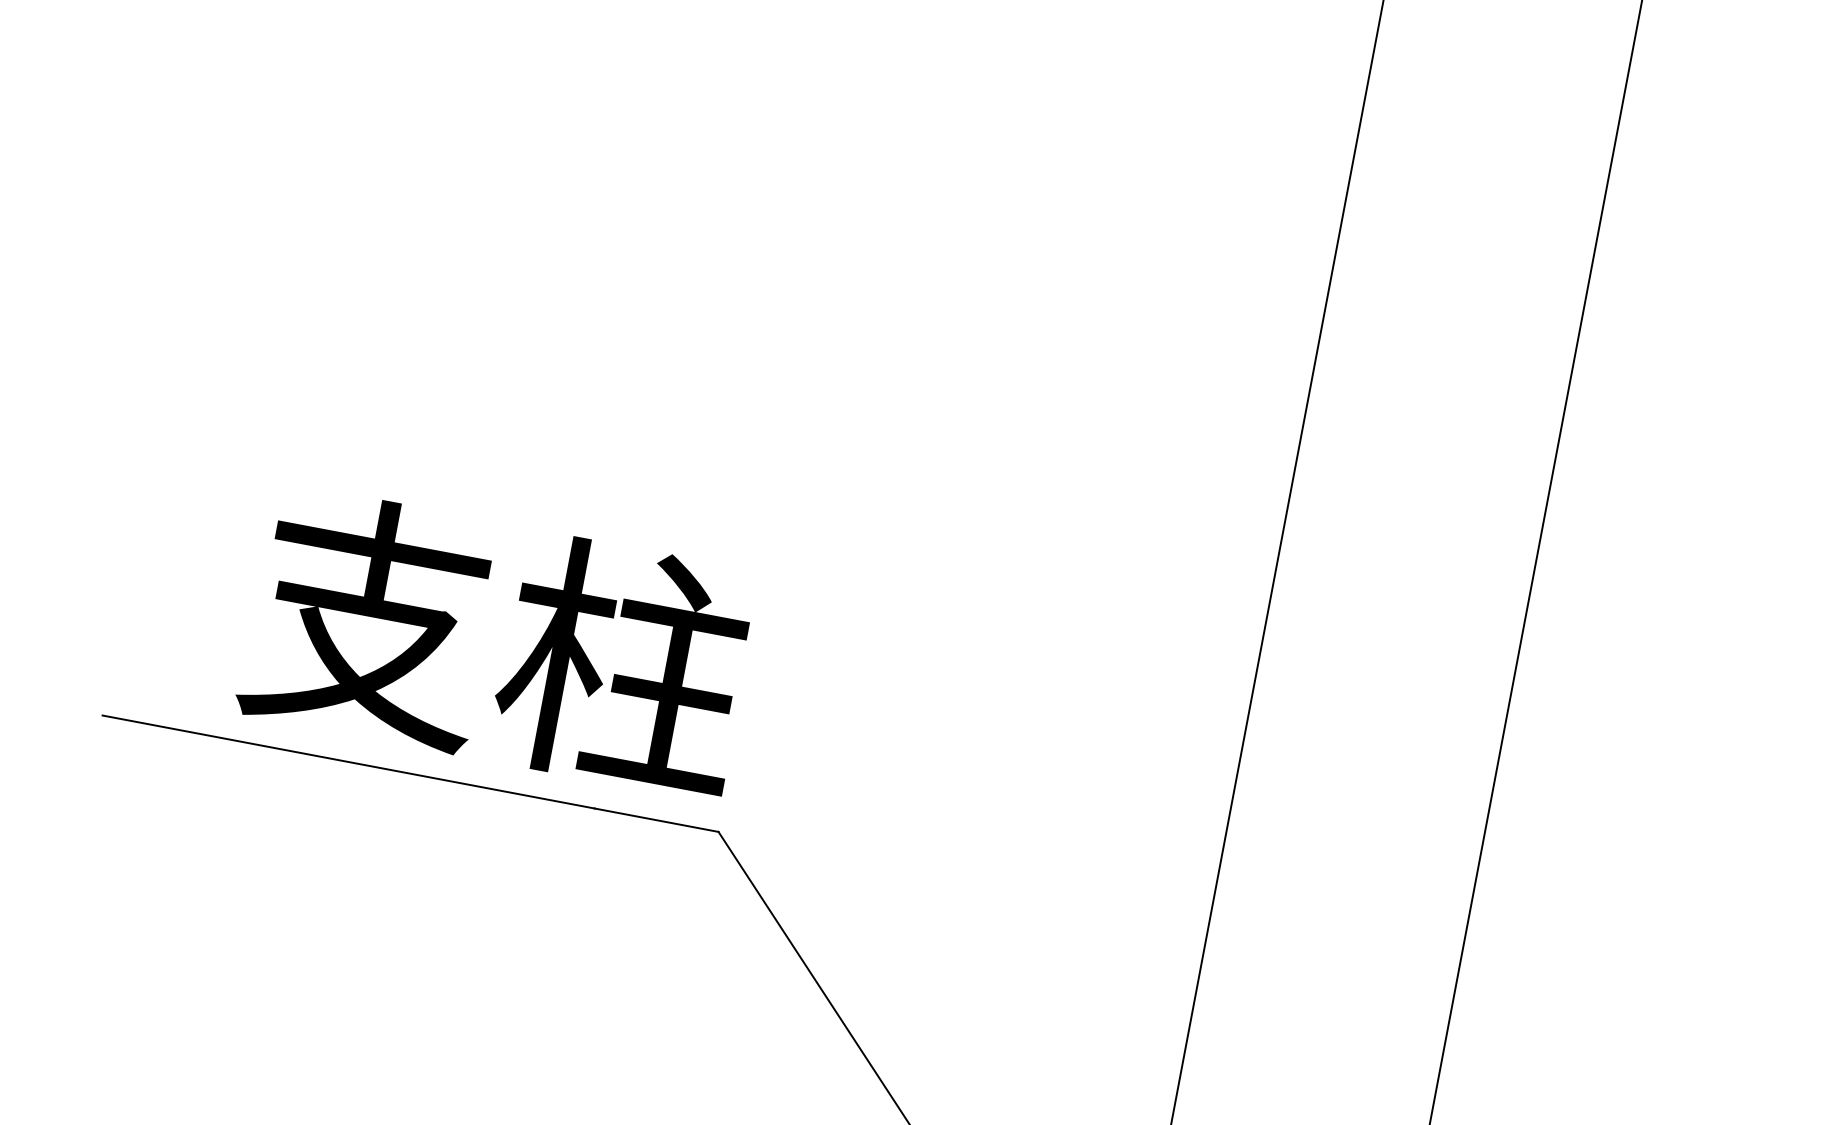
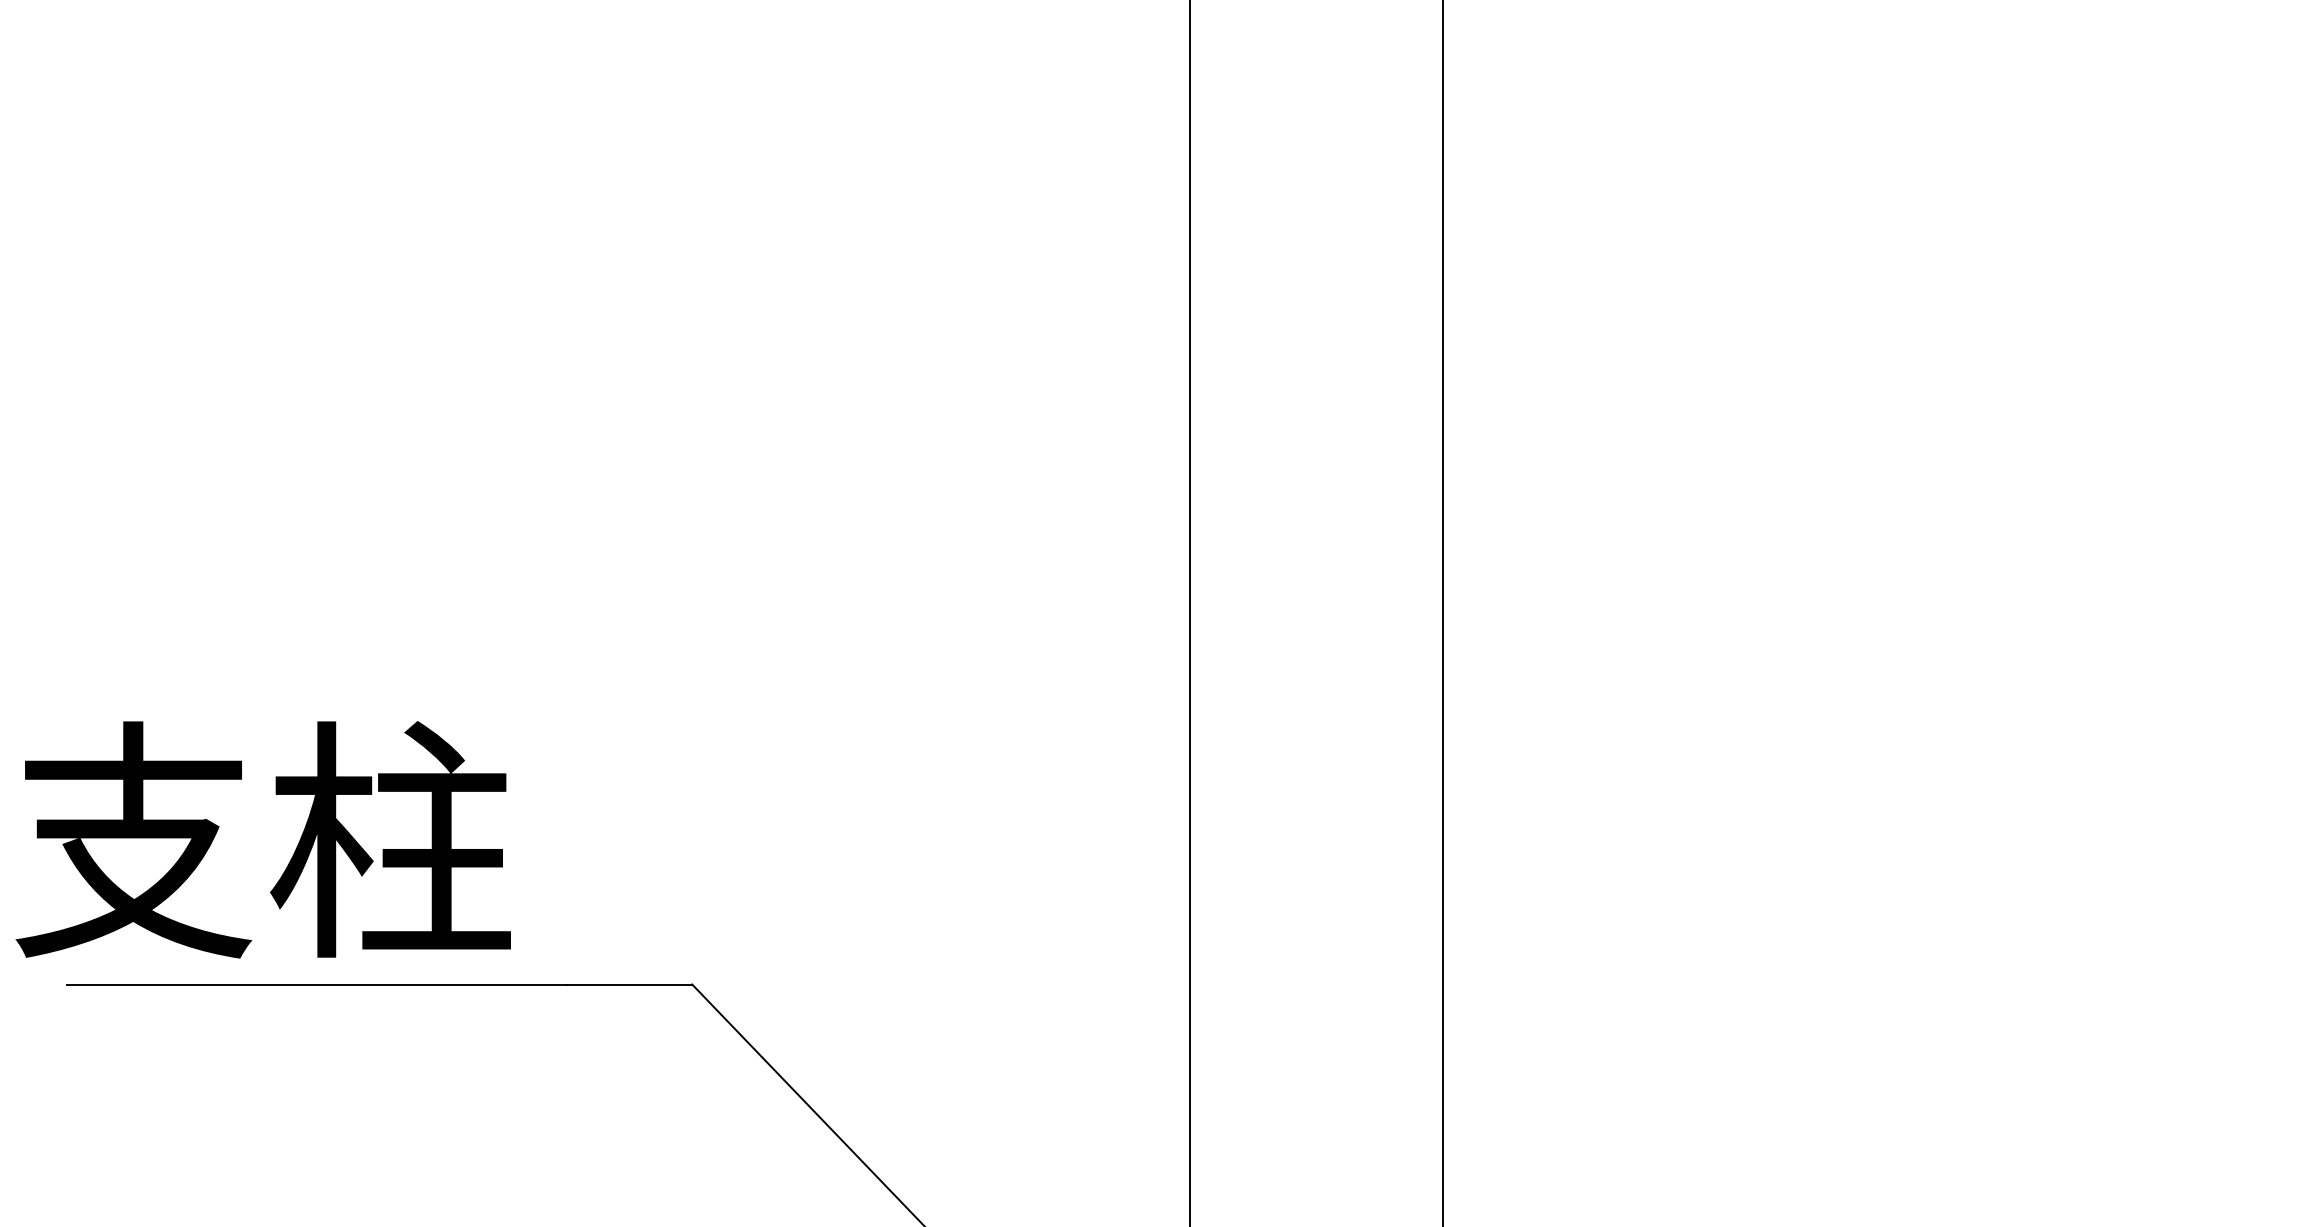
text: (497, 642) -> (262, 839), moved

